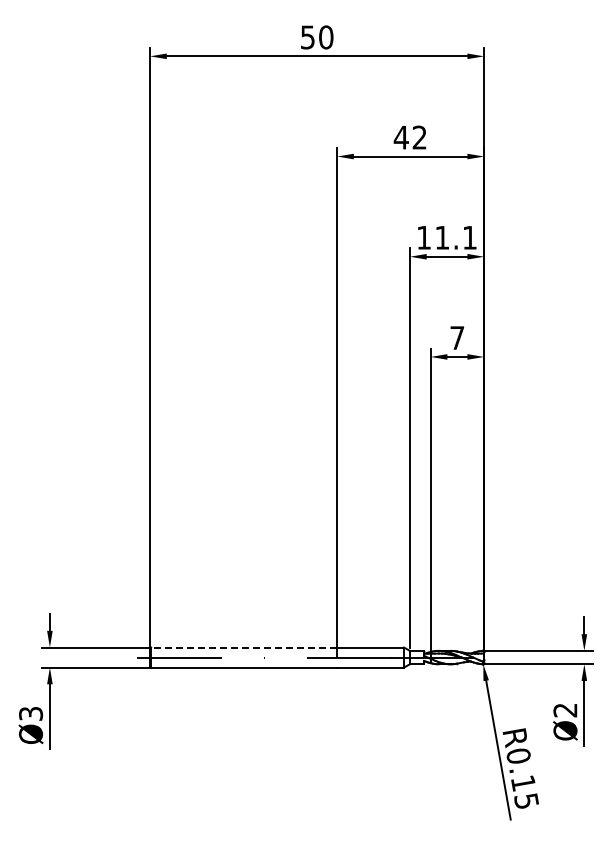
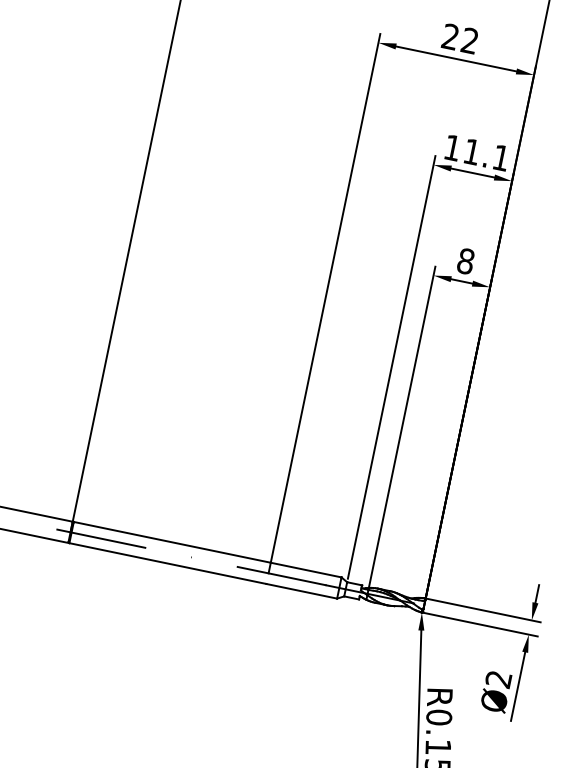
text: (400, 137) -> (449, 36), 42 -> 22
text: (457, 338) -> (465, 261), 7 -> 8
line: (243, 647) -> (171, 542), dashed -> solid

